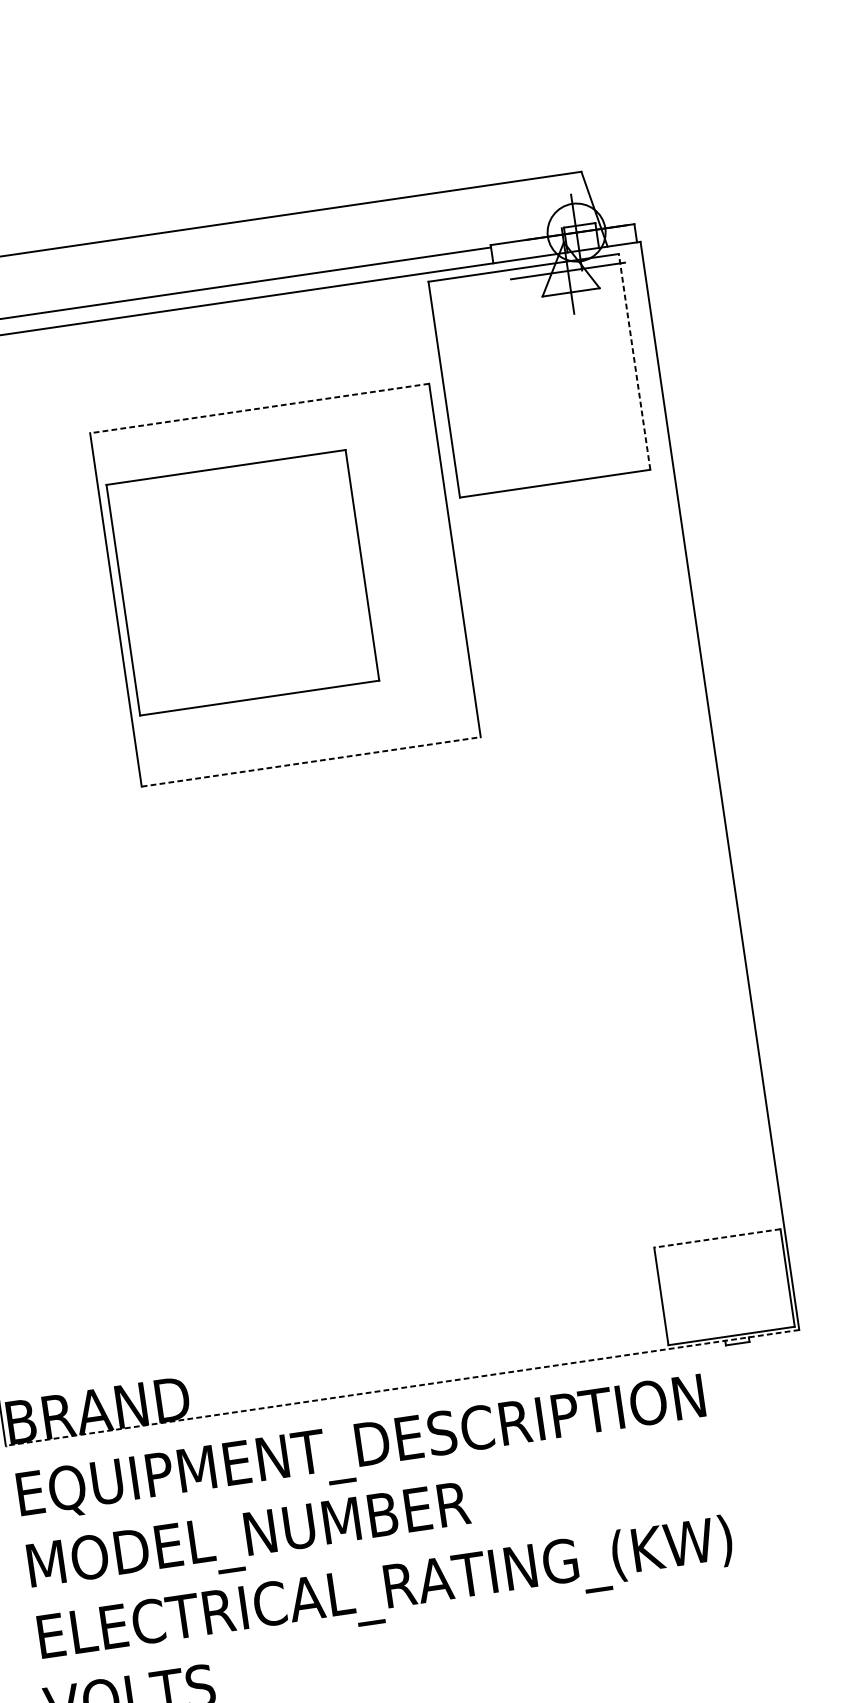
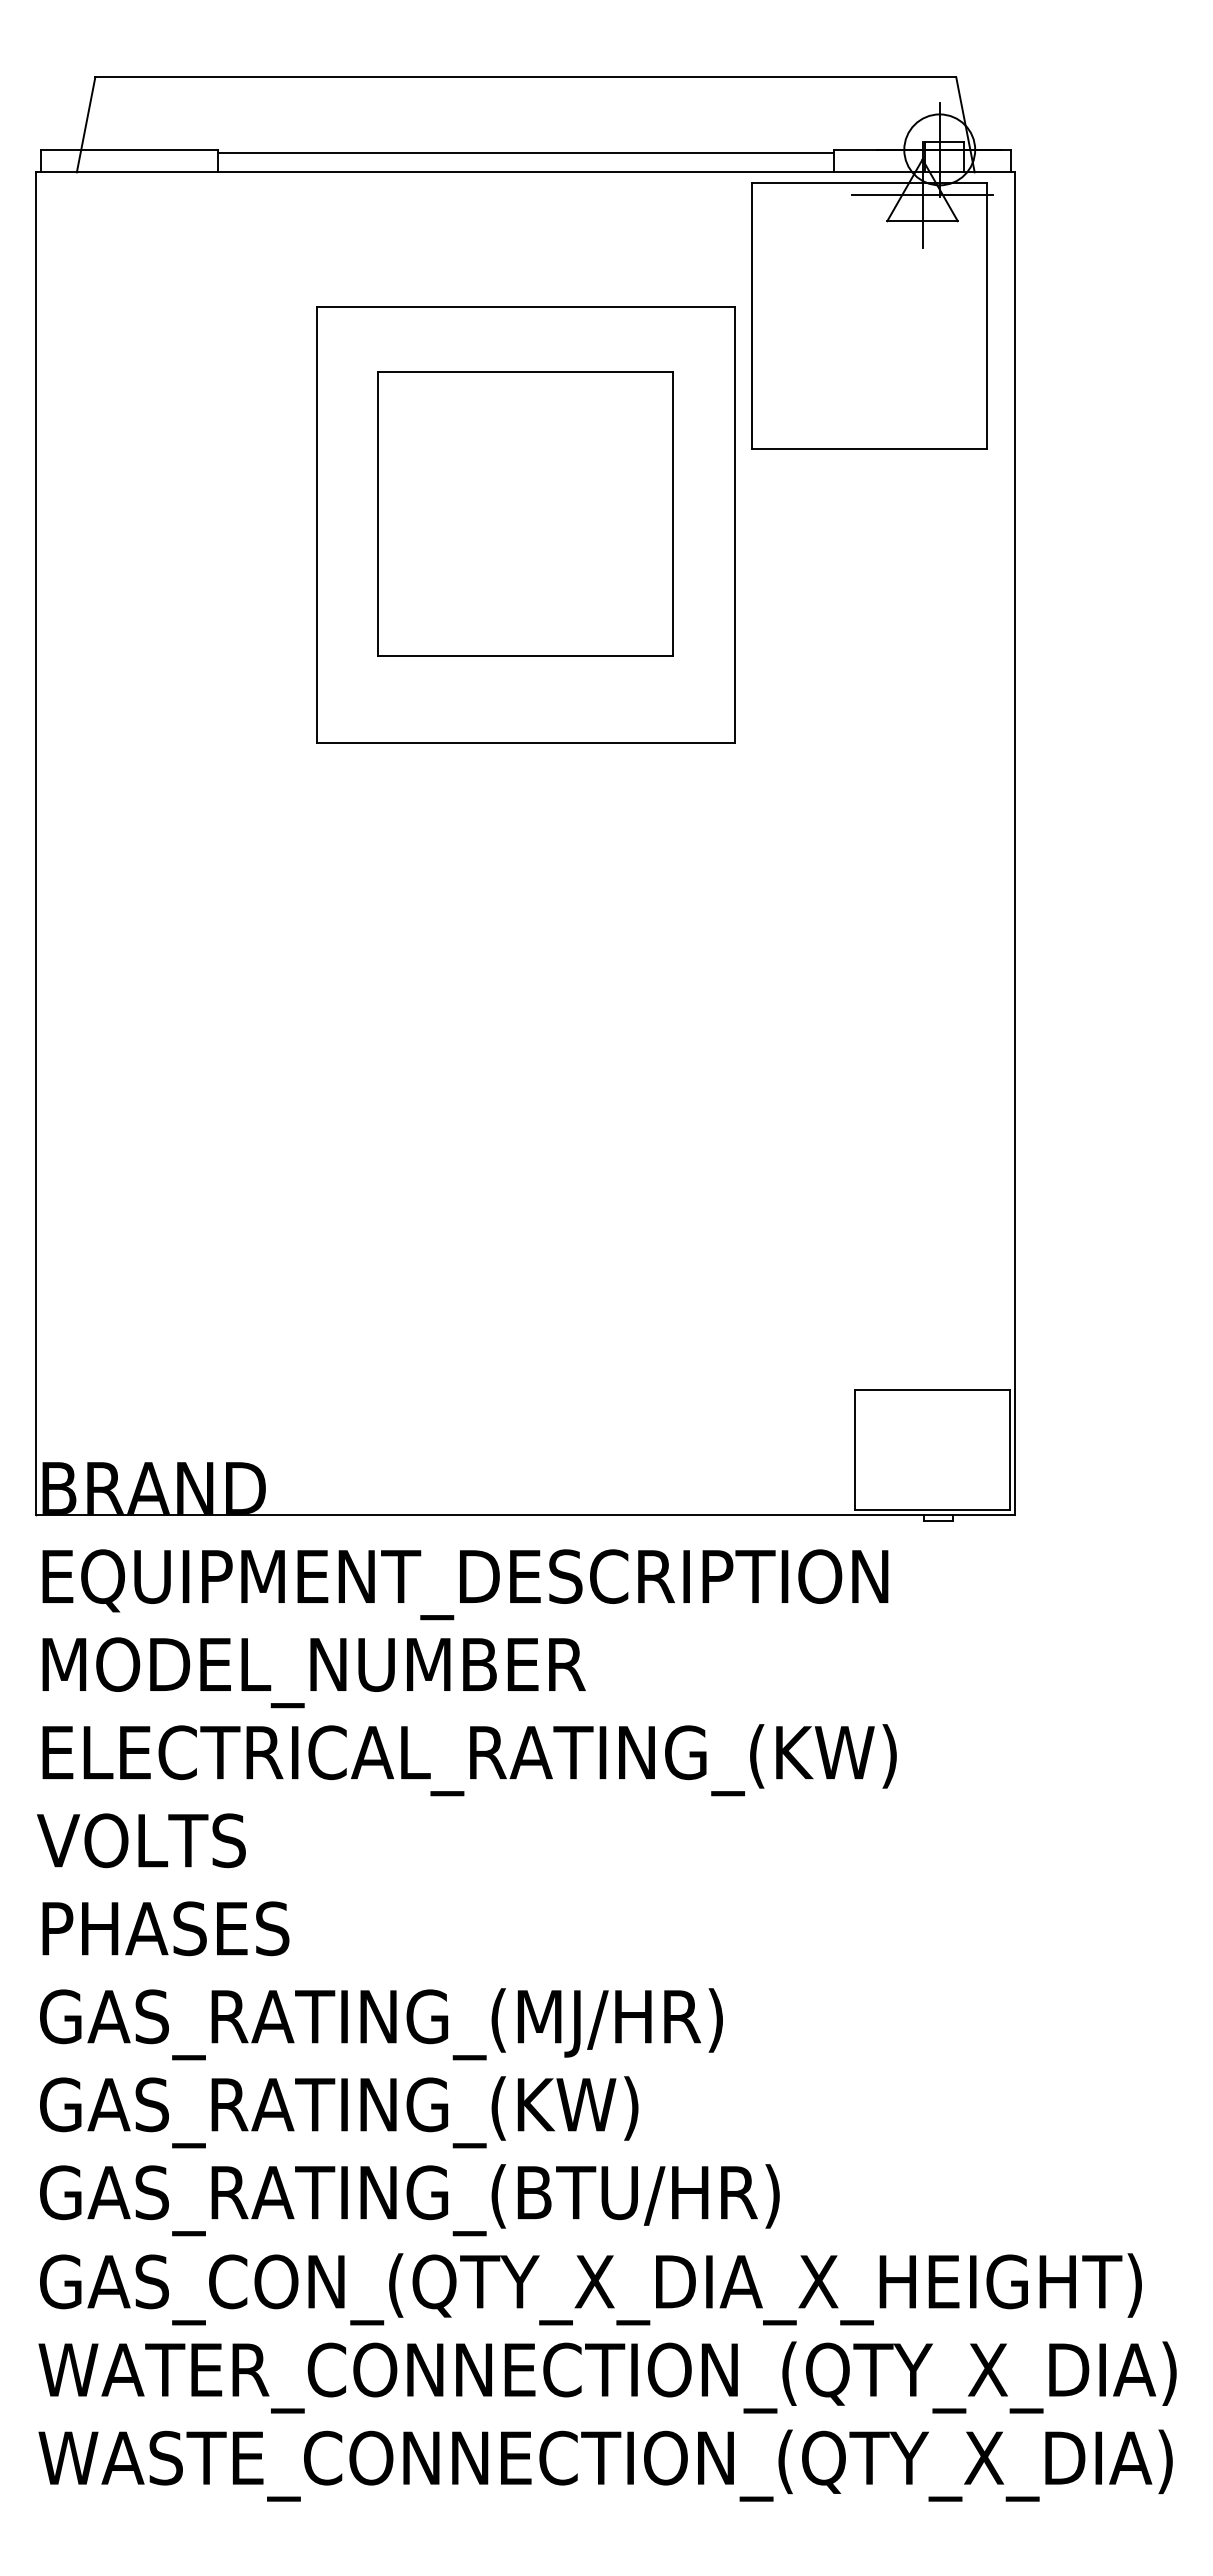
line: (634, 361) -> (986, 315), dashed -> solid
line: (259, 408) -> (525, 306), dashed -> solid
part: (242, 582) -> (525, 513), moved
line: (311, 761) -> (526, 742), dashed -> solid
line: (717, 1238) -> (932, 1389), dashed -> solid
line: (402, 1388) -> (525, 1515), dashed -> solid

